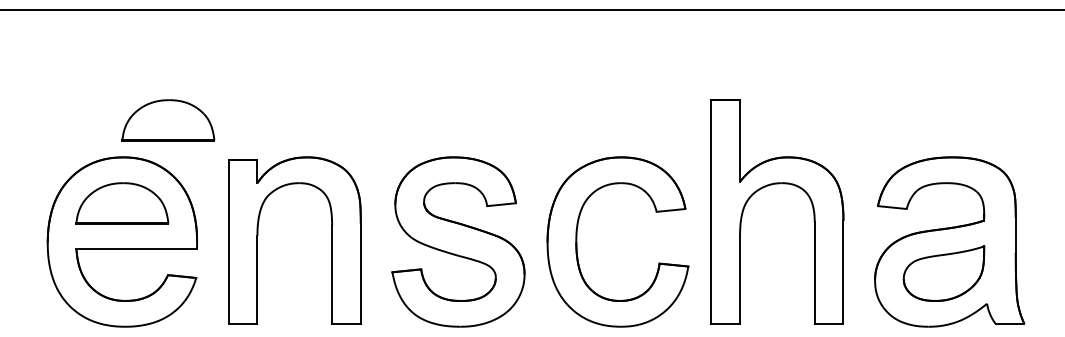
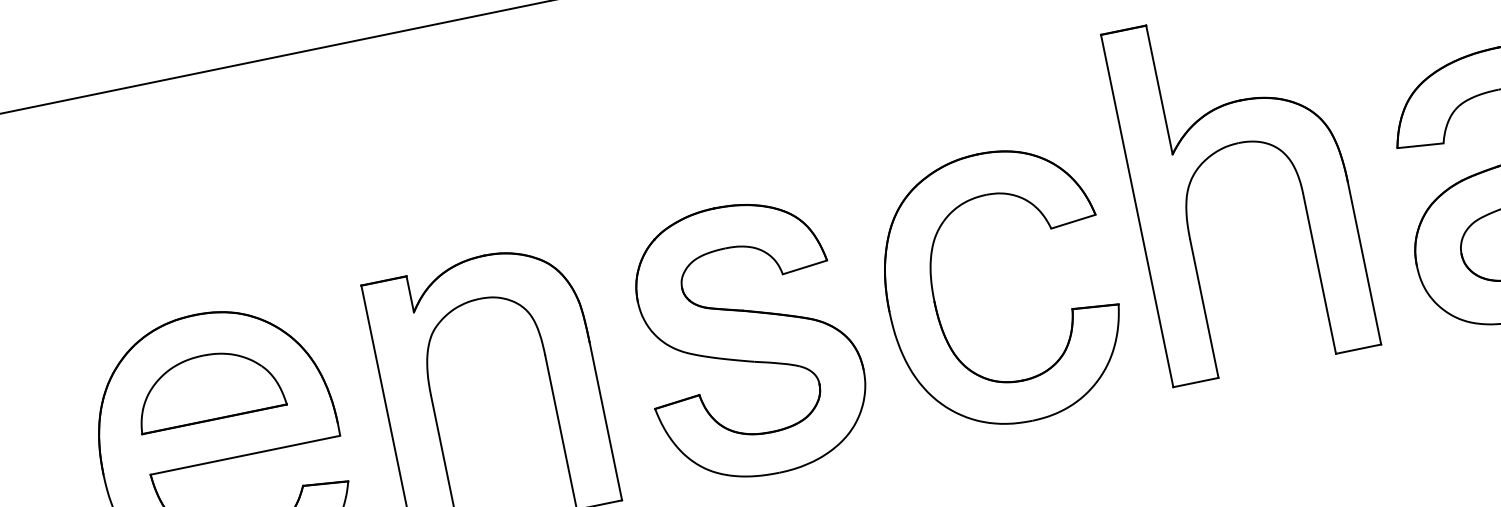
part: (168, 120) -> (253, 242), removed

